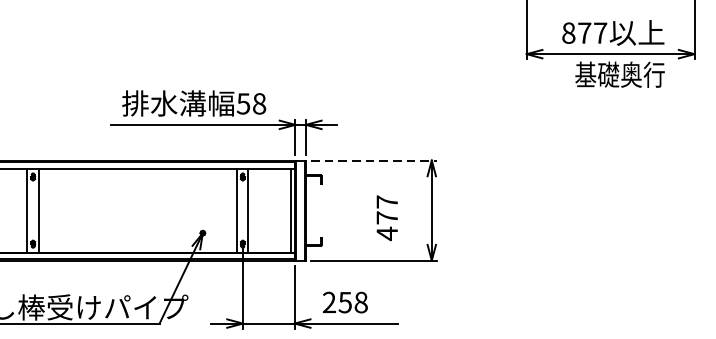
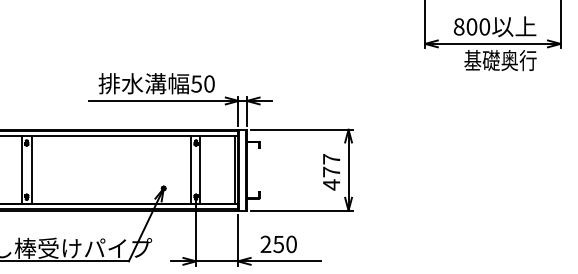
text: (592, 32) -> (478, 26), 877 -> 800
text: (259, 103) -> (209, 83), 58 -> 50
line: (373, 160) -> (301, 129), dashed -> solid
text: (387, 218) -> (331, 172), moved
text: (361, 302) -> (291, 244), 258 -> 250

